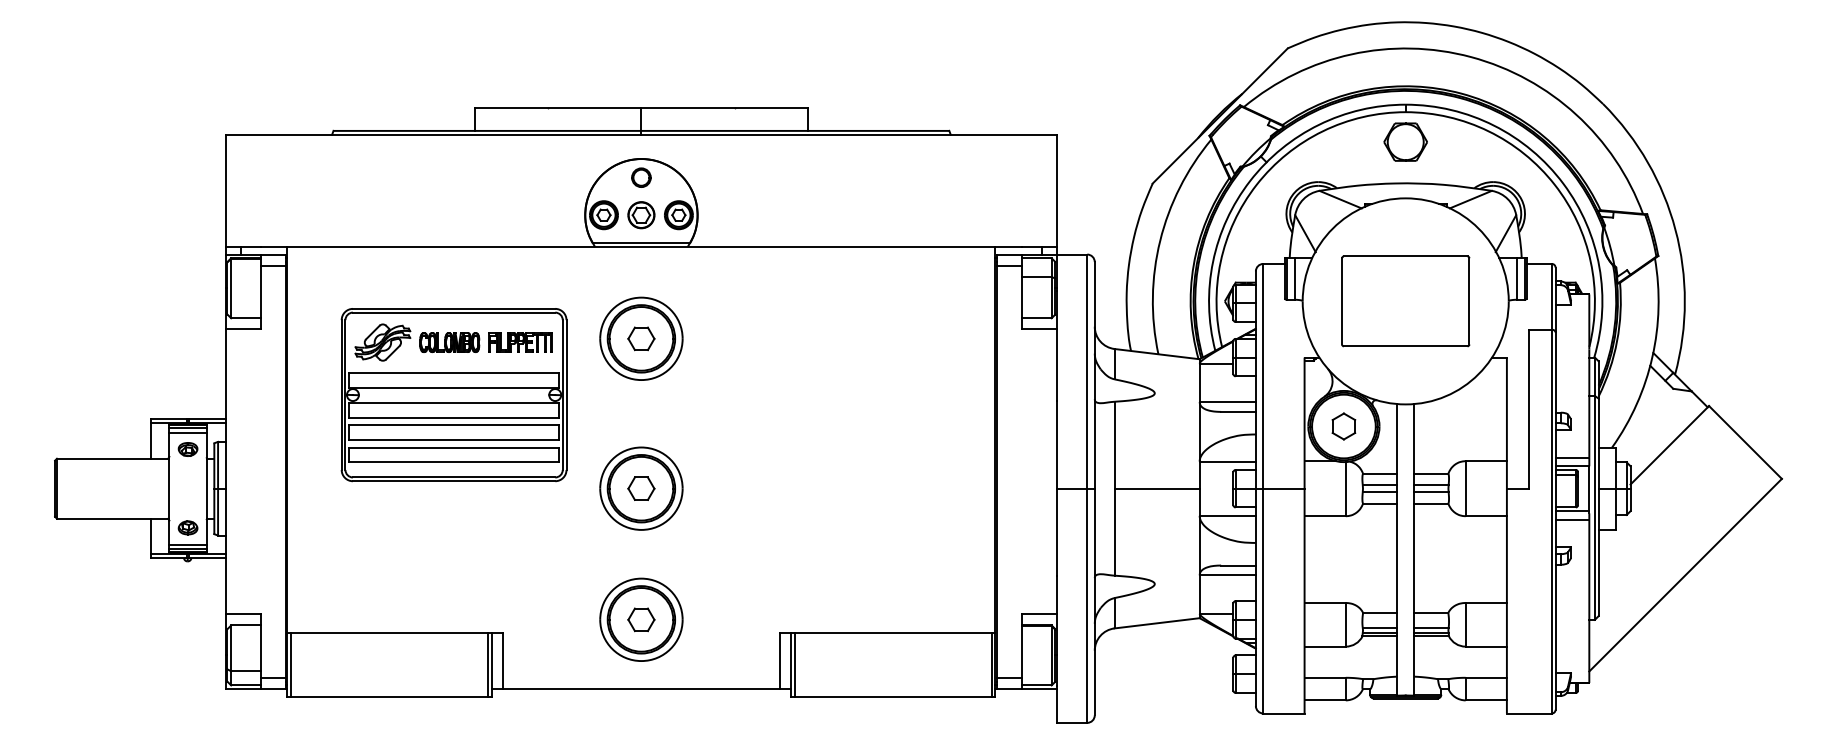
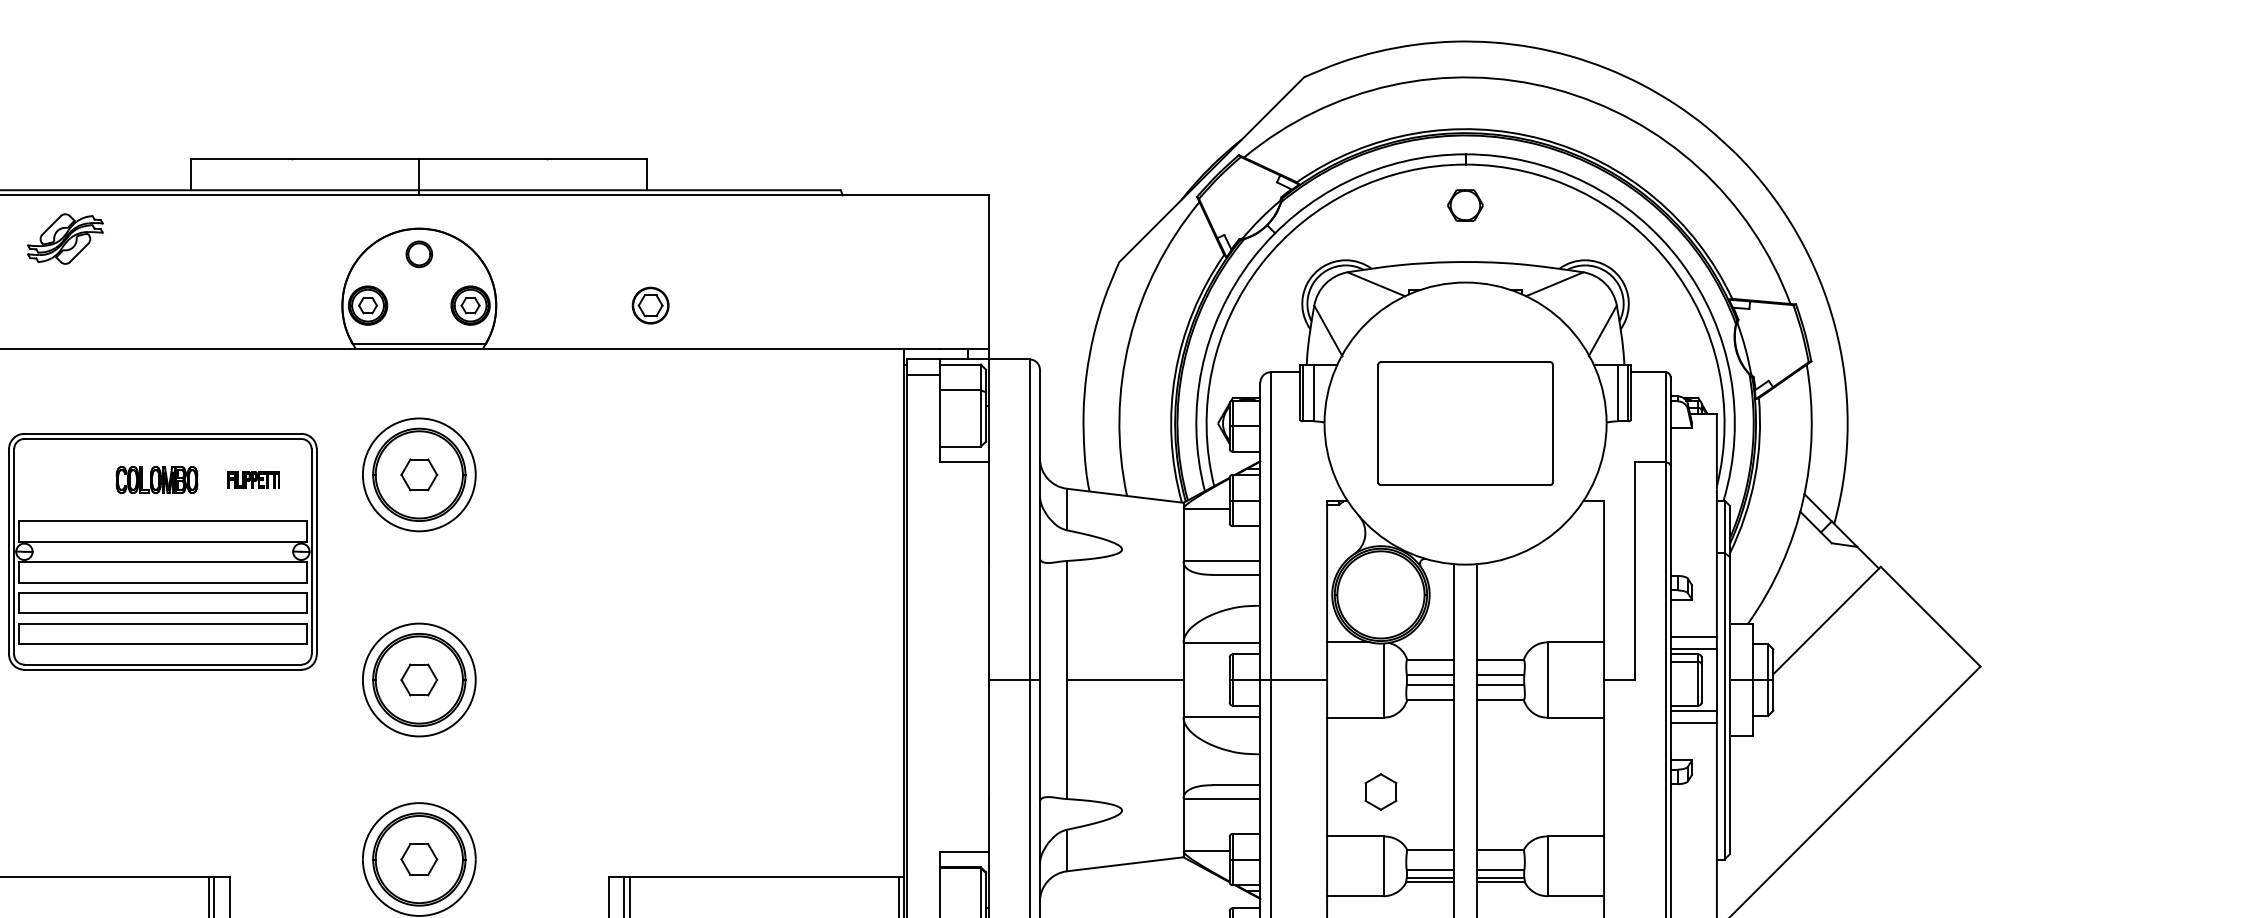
part: (1405, 141) -> (1465, 204), size x0.6
part: (641, 215) -> (650, 306), moved
part: (382, 342) -> (64, 238), moved
part: (520, 342) -> (253, 479), size x0.6
part: (1343, 426) -> (1380, 791), moved

